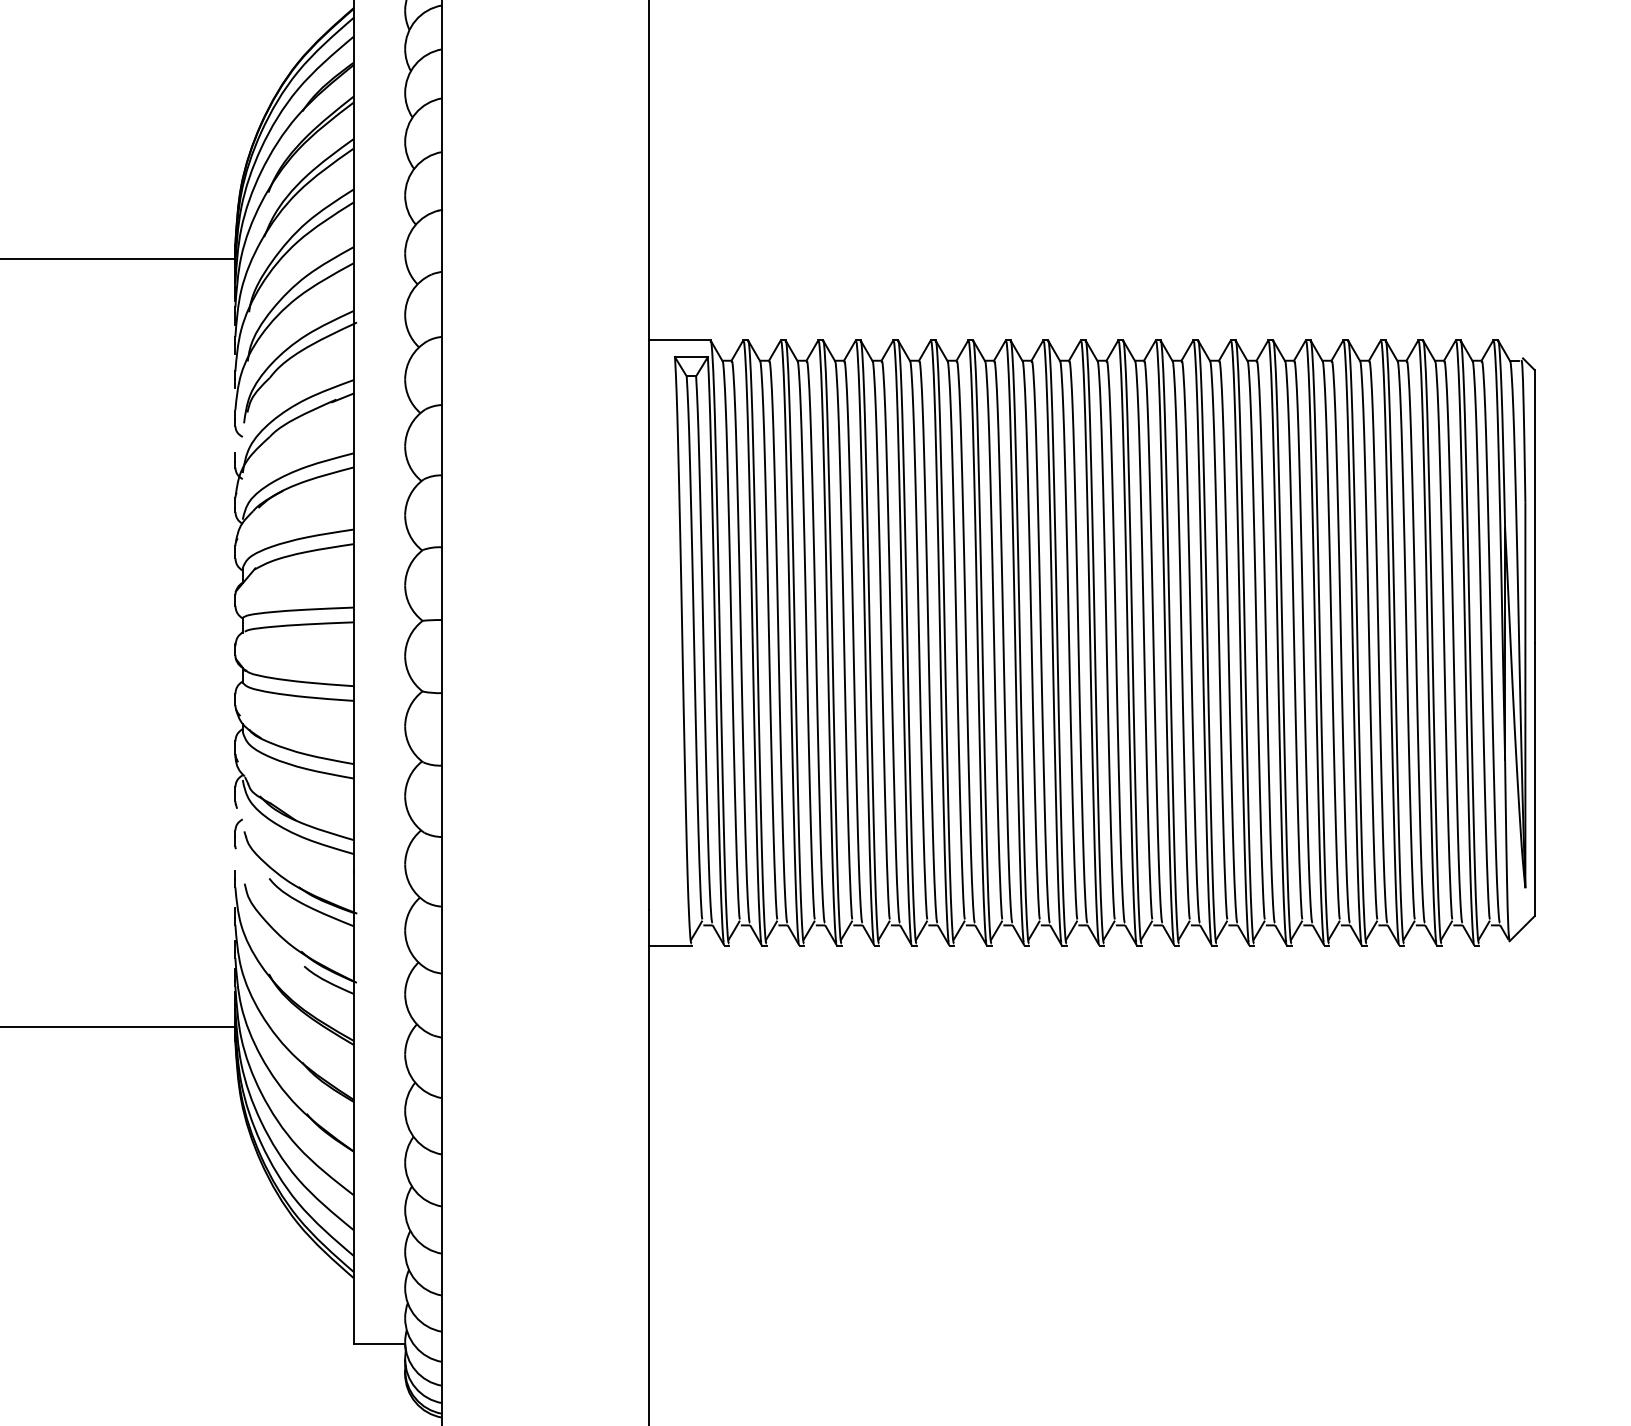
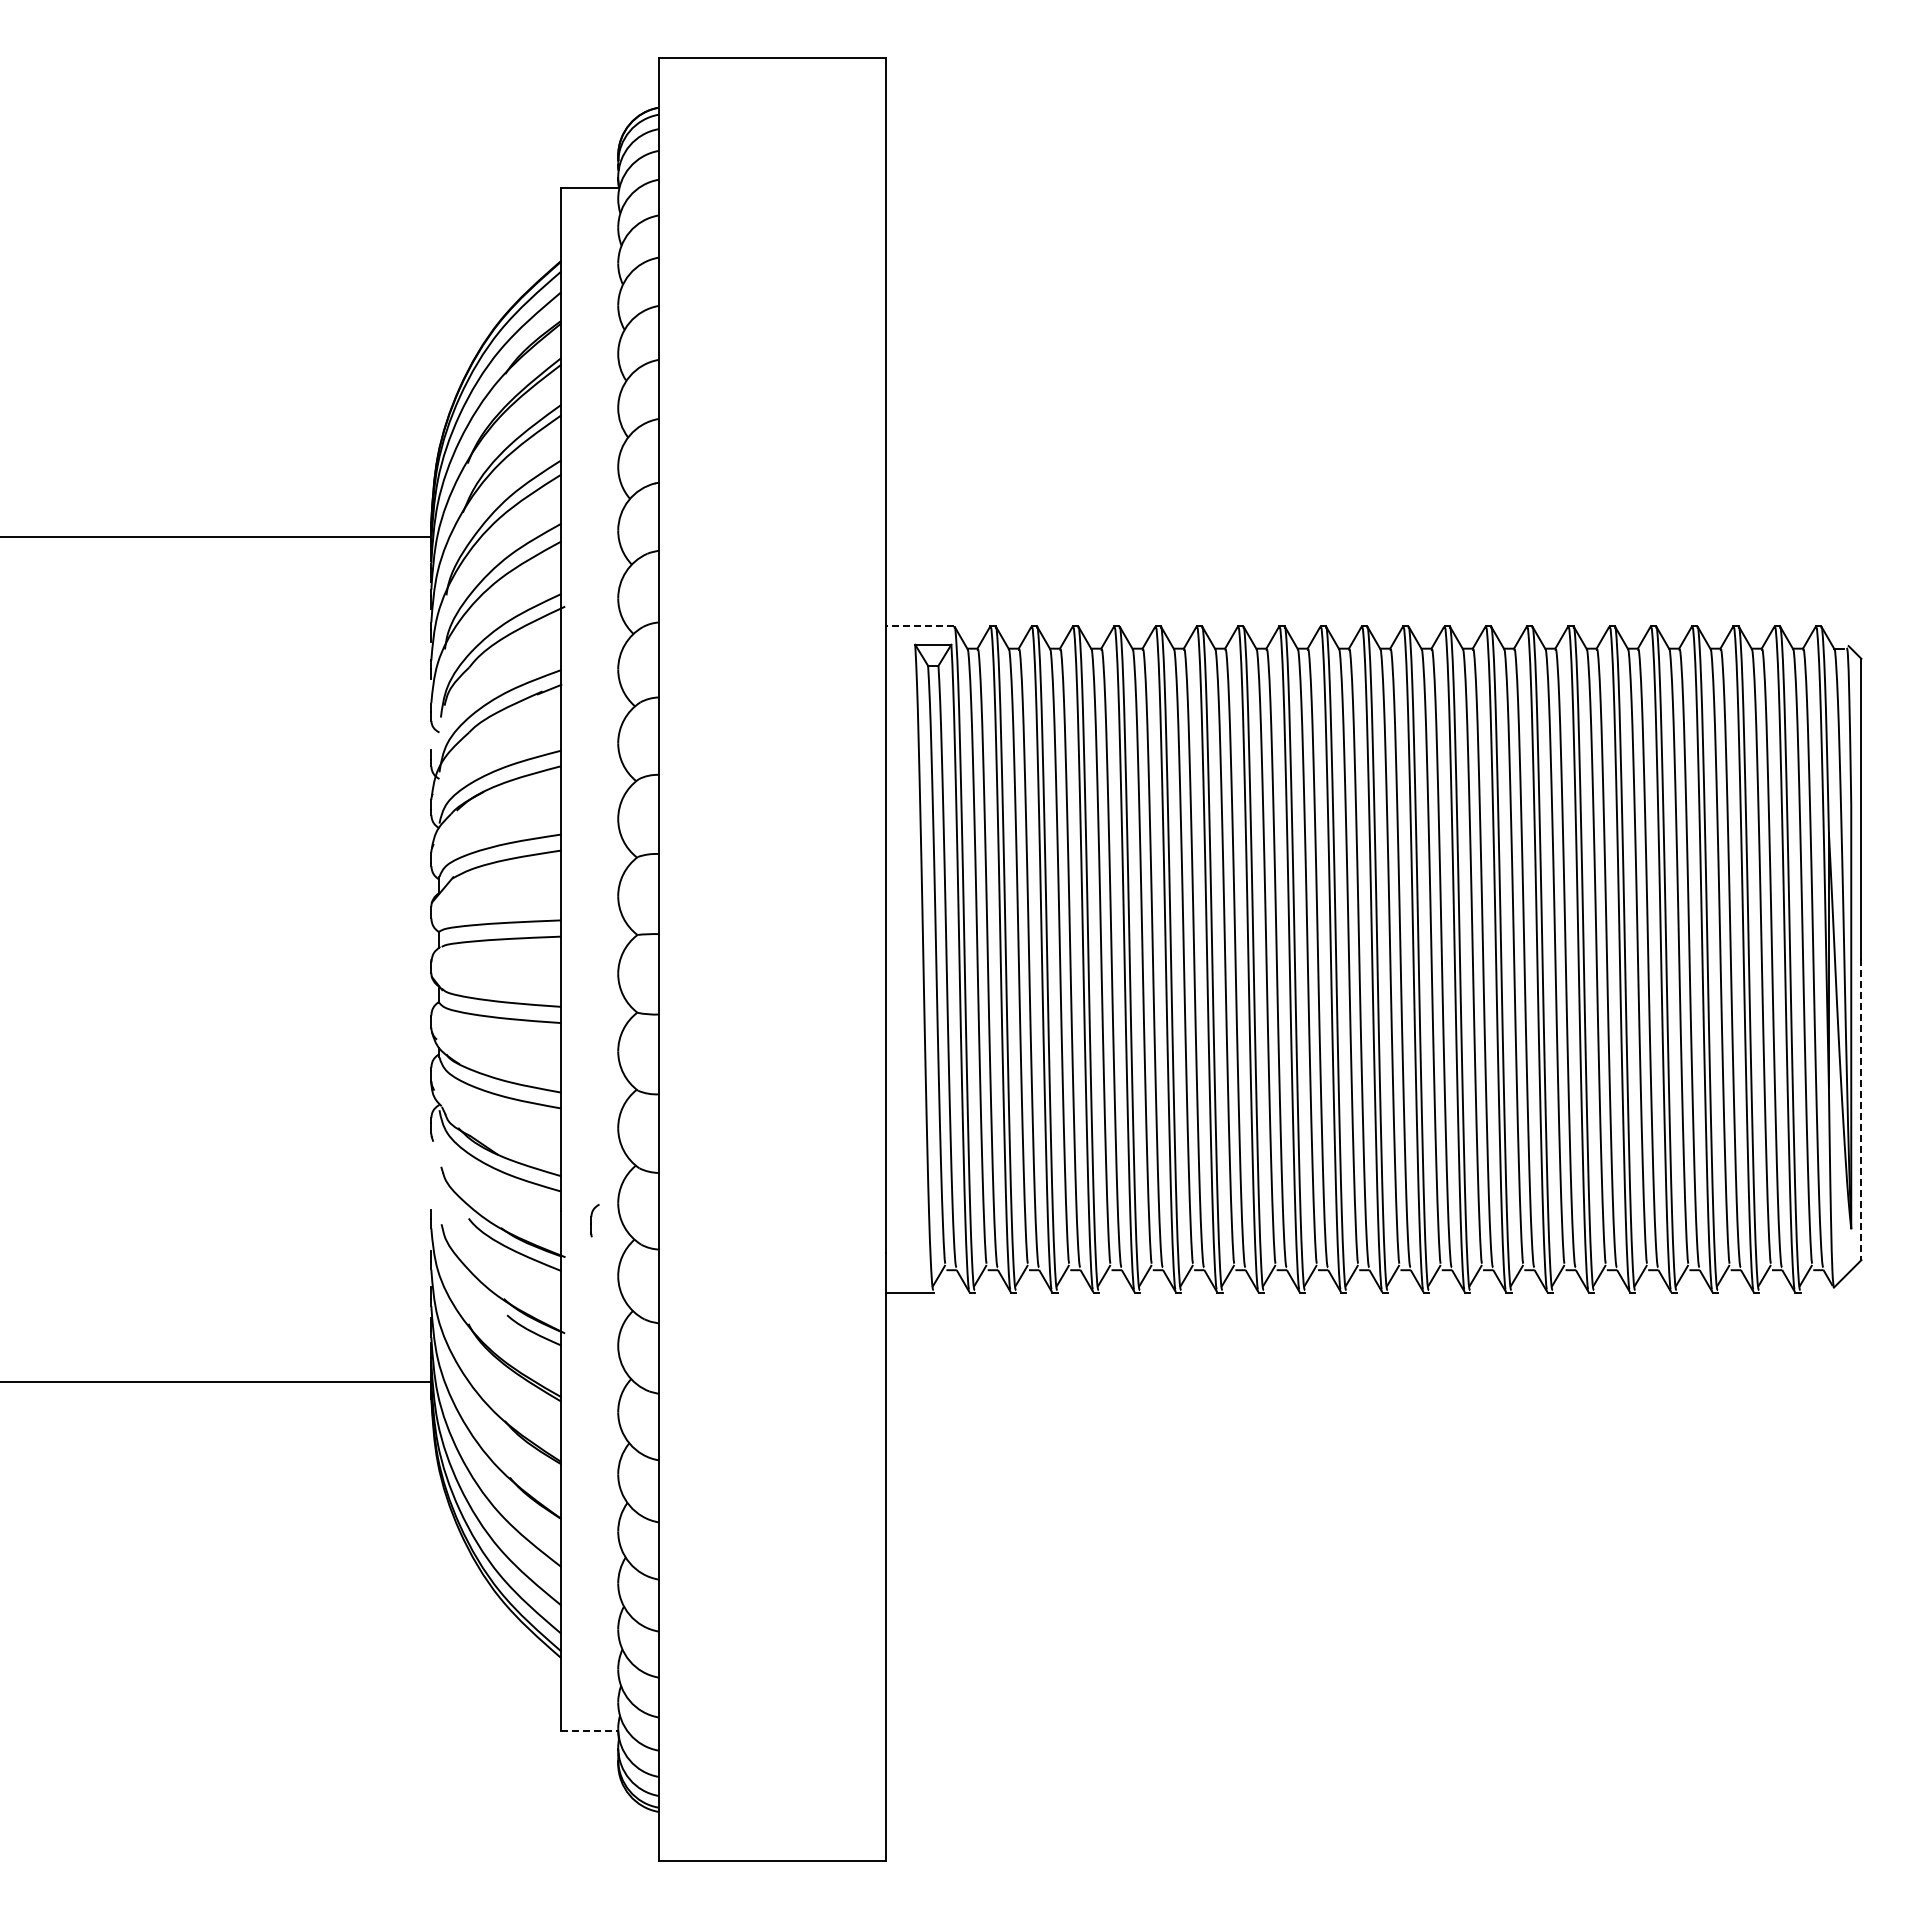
line: (679, 340) -> (920, 626), solid -> dashed
line: (1534, 780) -> (1861, 1110), solid -> dashed
part: (238, 833) -> (594, 1220), moved
line: (379, 1344) -> (590, 1731), solid -> dashed

